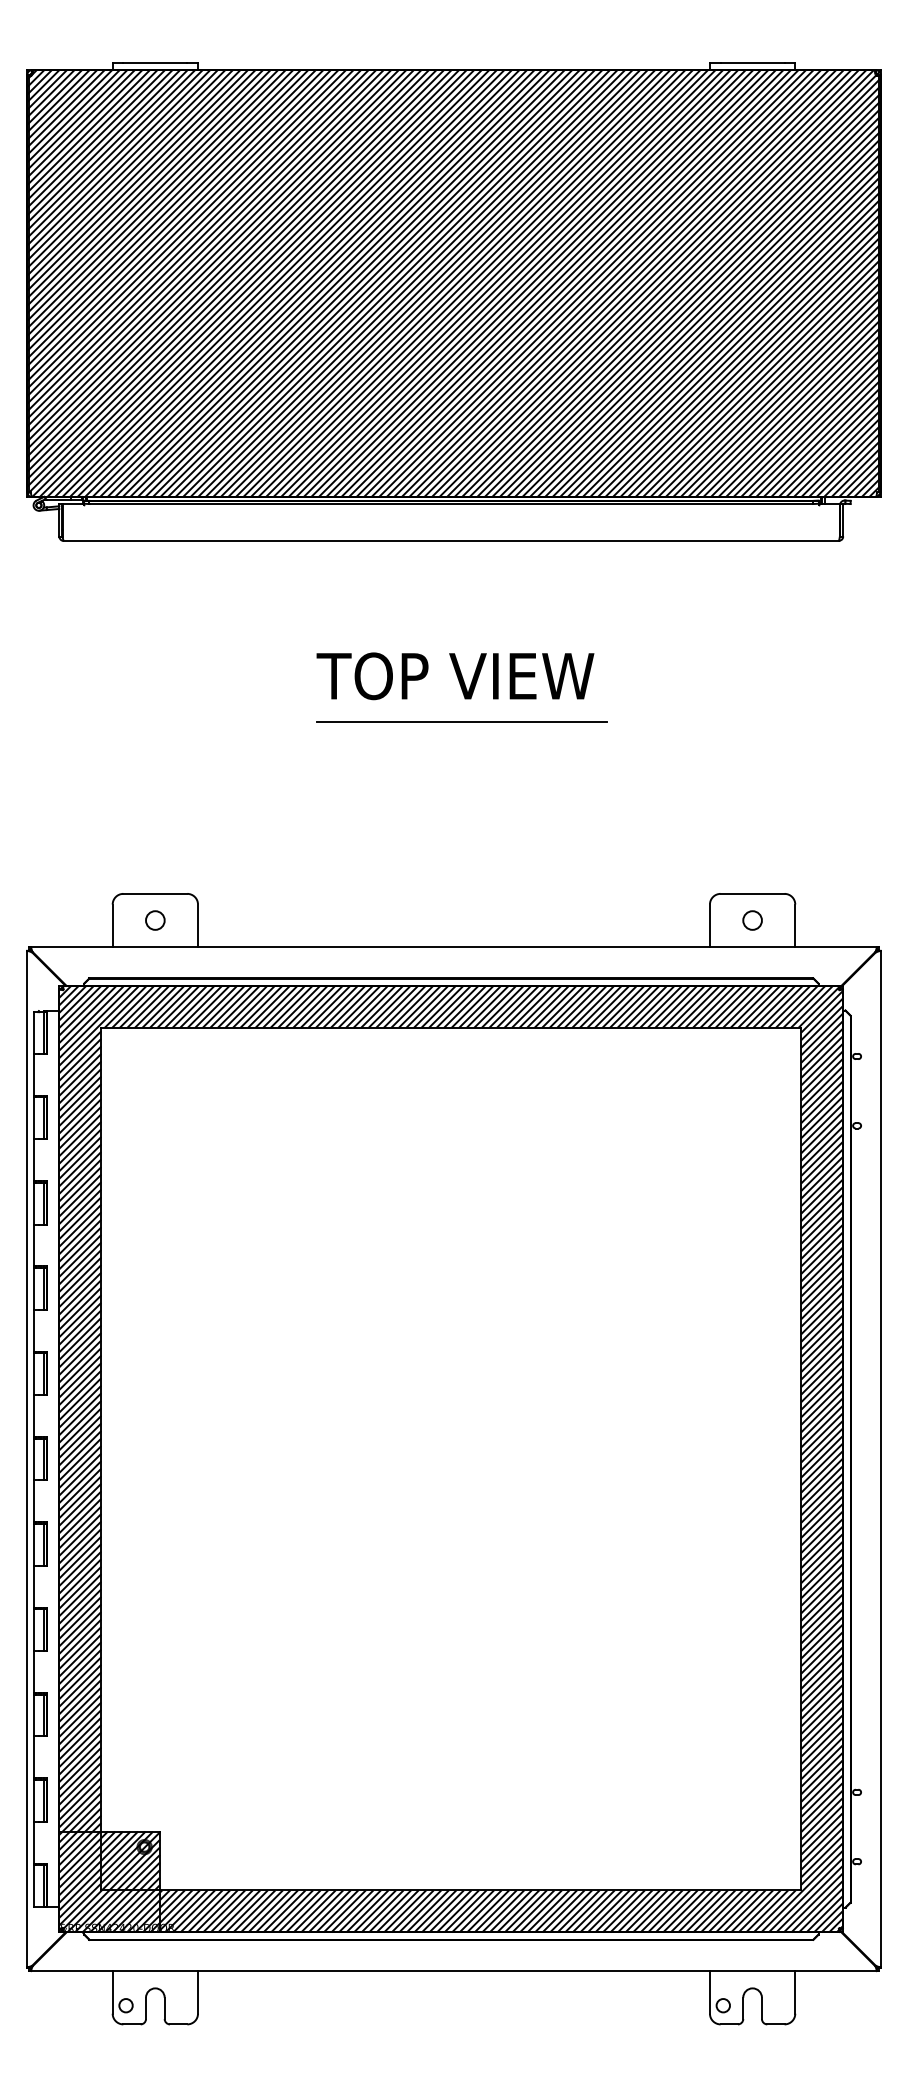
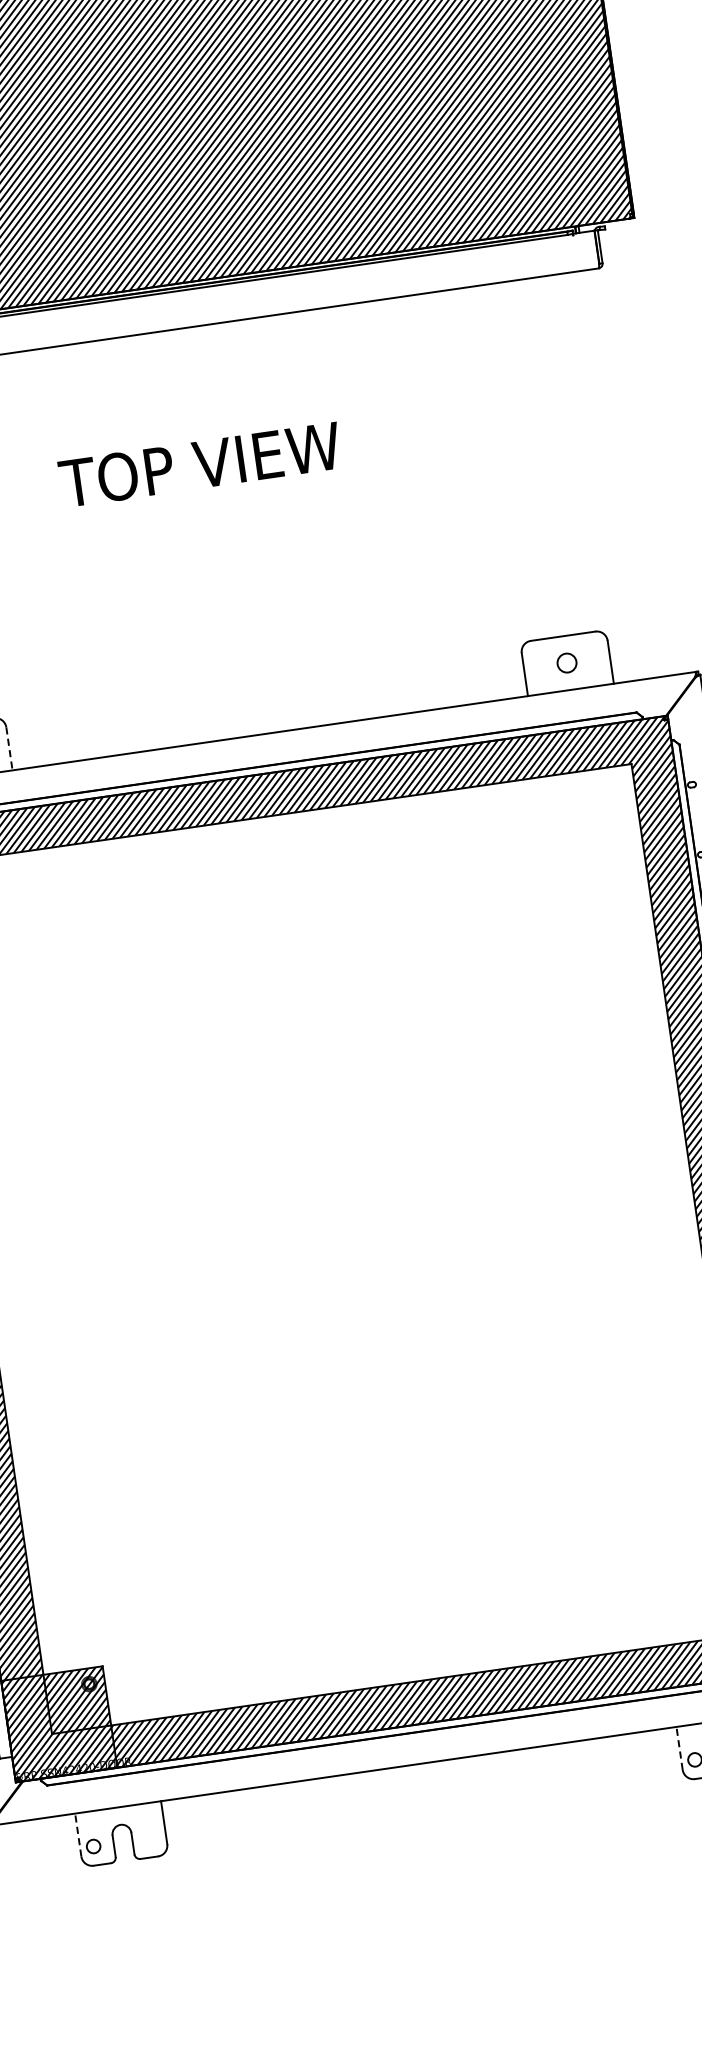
text: (455, 676) -> (200, 465), moved
line: (461, 721) -> (245, 504), removed
line: (198, 926) -> (10, 749), solid -> dashed
line: (112, 1991) -> (77, 1834), solid -> dashed
line: (709, 1991) -> (679, 1747), solid -> dashed

